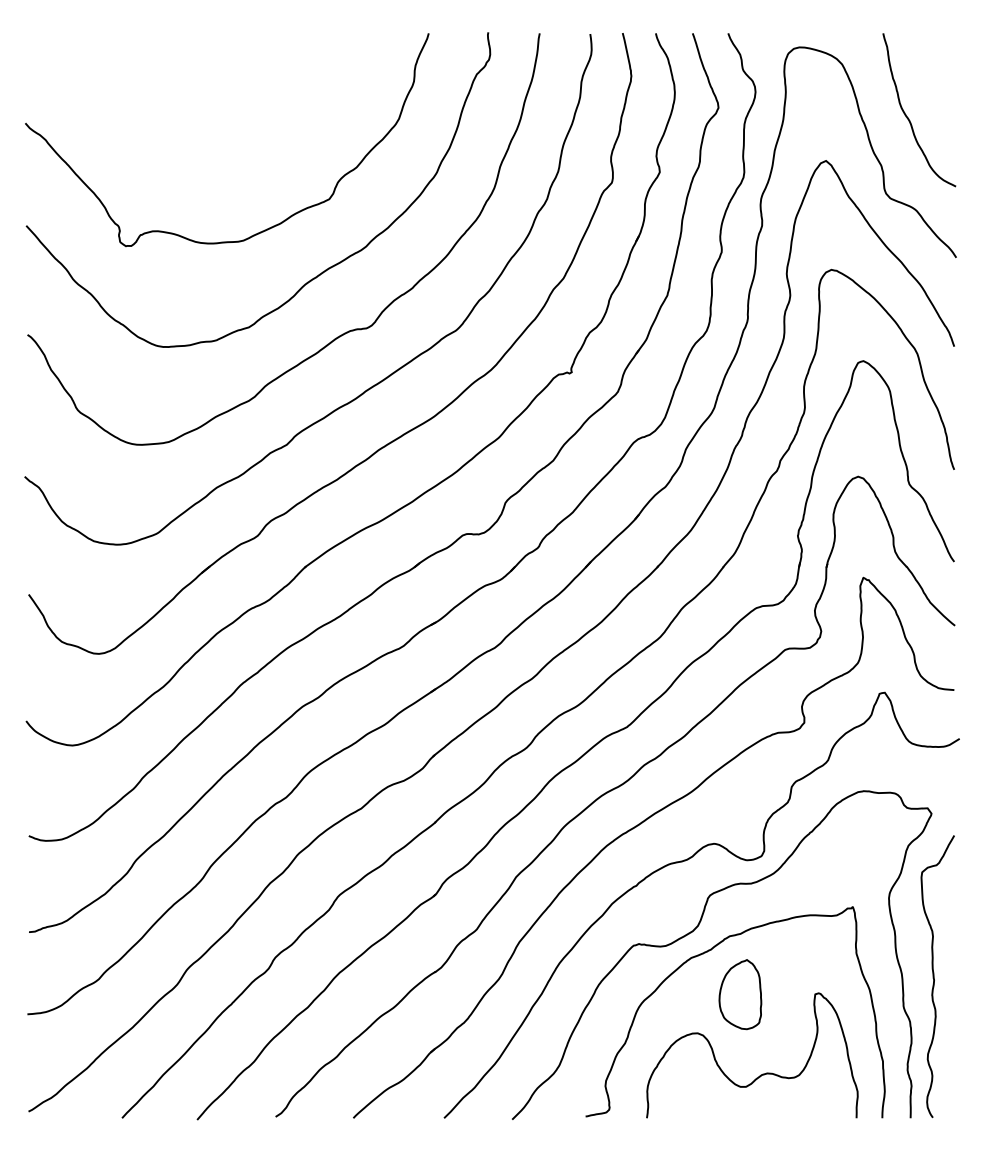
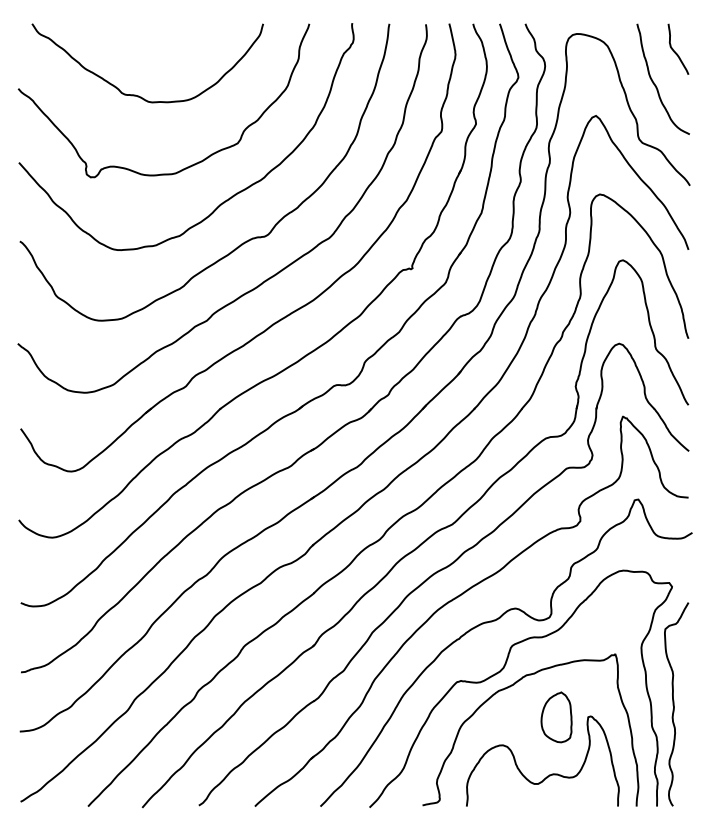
curve: (935, 71) -> (674, 51), added
curve: (190, 132) -> (137, 95), added
part: (740, 994) -> (556, 717), moved

